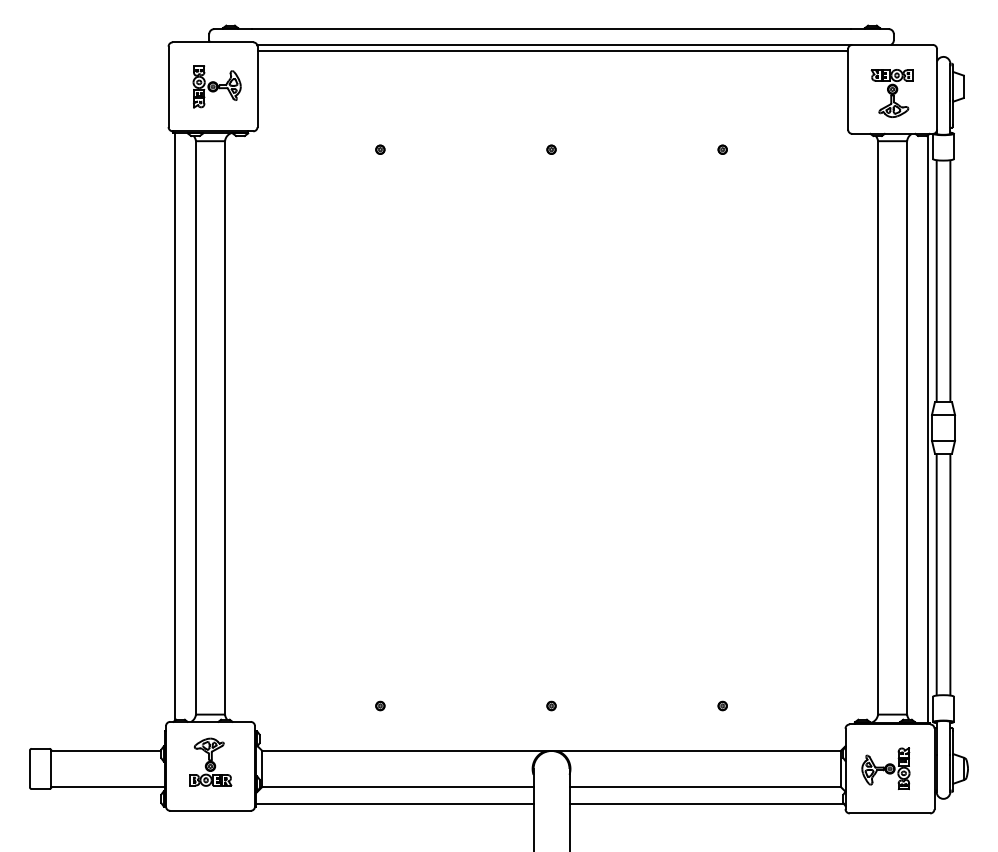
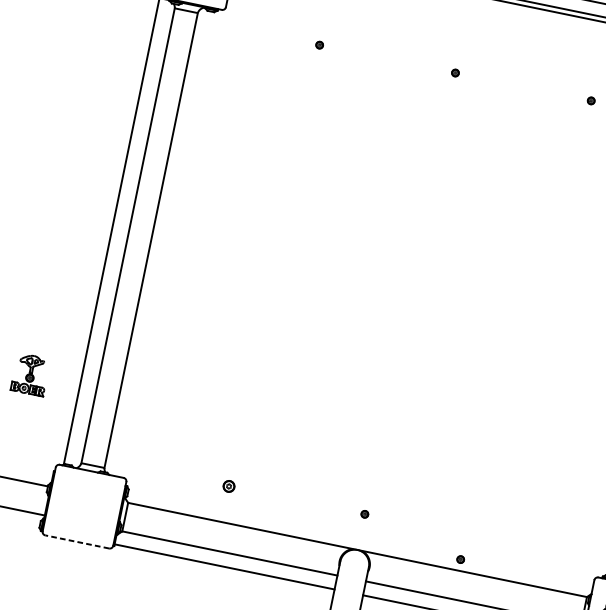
part: (380, 705) -> (229, 486), size x1.6
part: (722, 705) -> (460, 559), moved
part: (210, 761) -> (30, 374), moved
line: (210, 810) -> (77, 541), solid -> dashed

